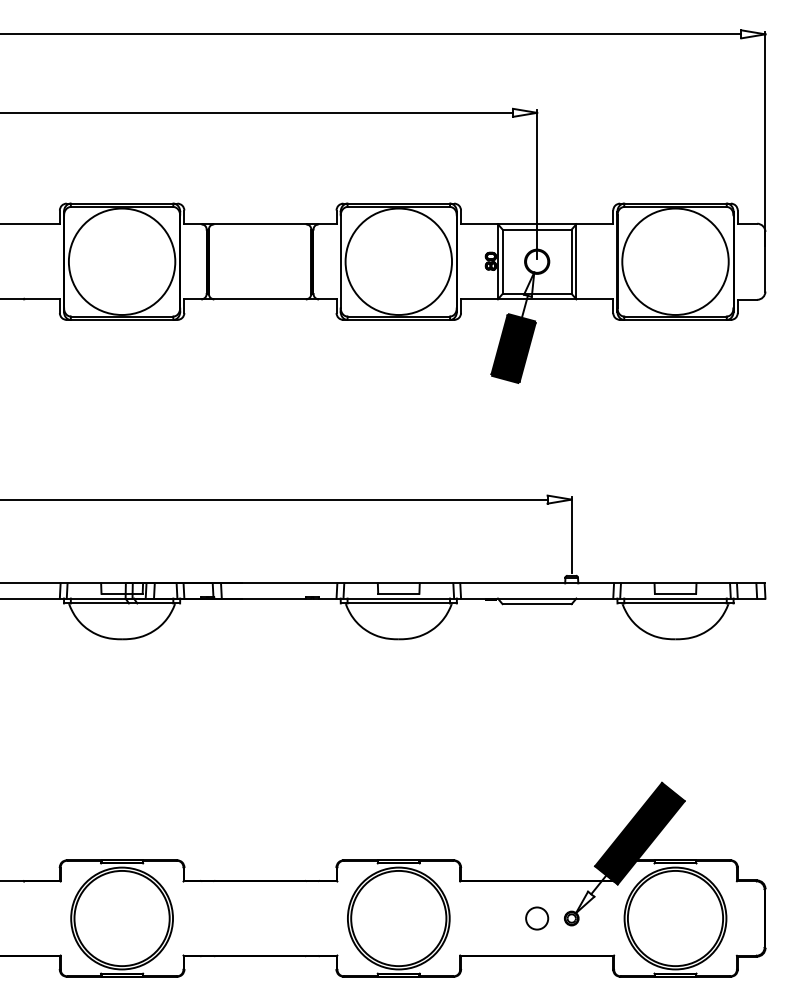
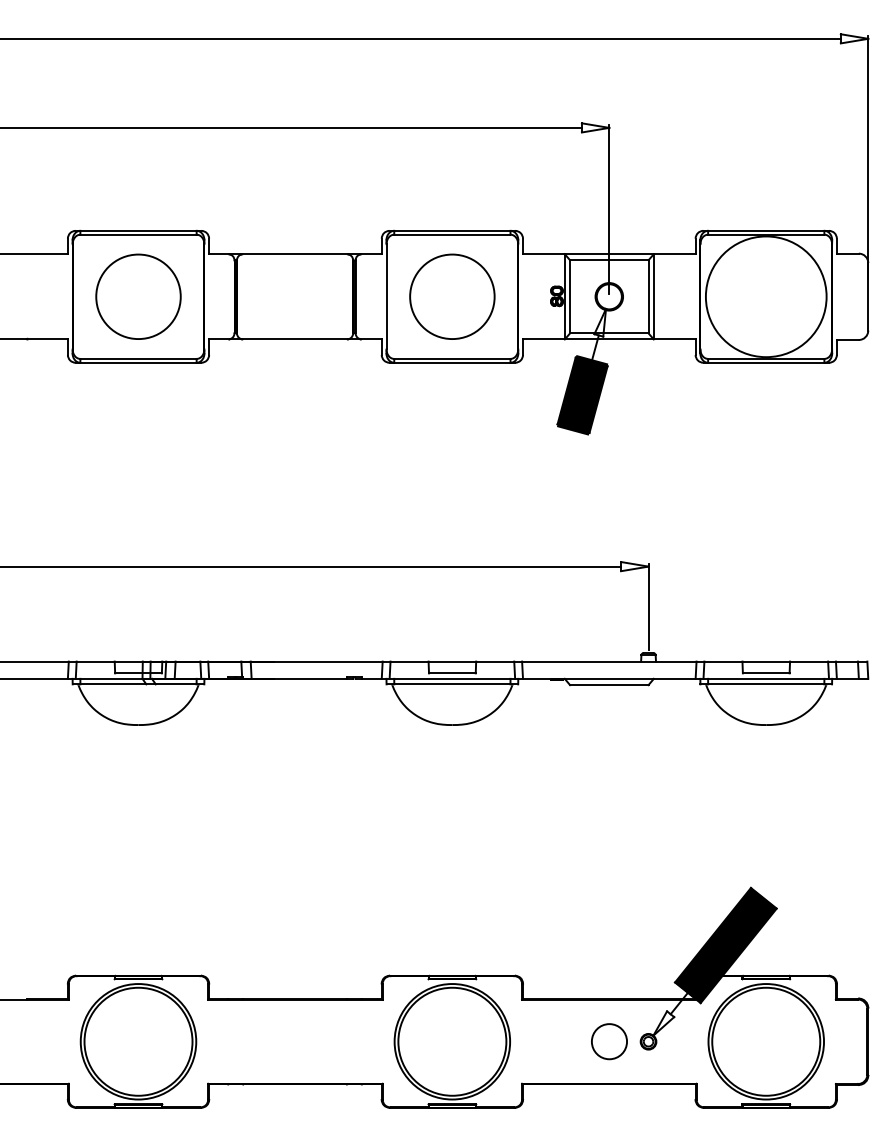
circle: (122, 261) -> (138, 296), size x0.7
circle: (398, 261) -> (452, 296), size x0.7
circle: (536, 918) -> (608, 1041), size x1.4

